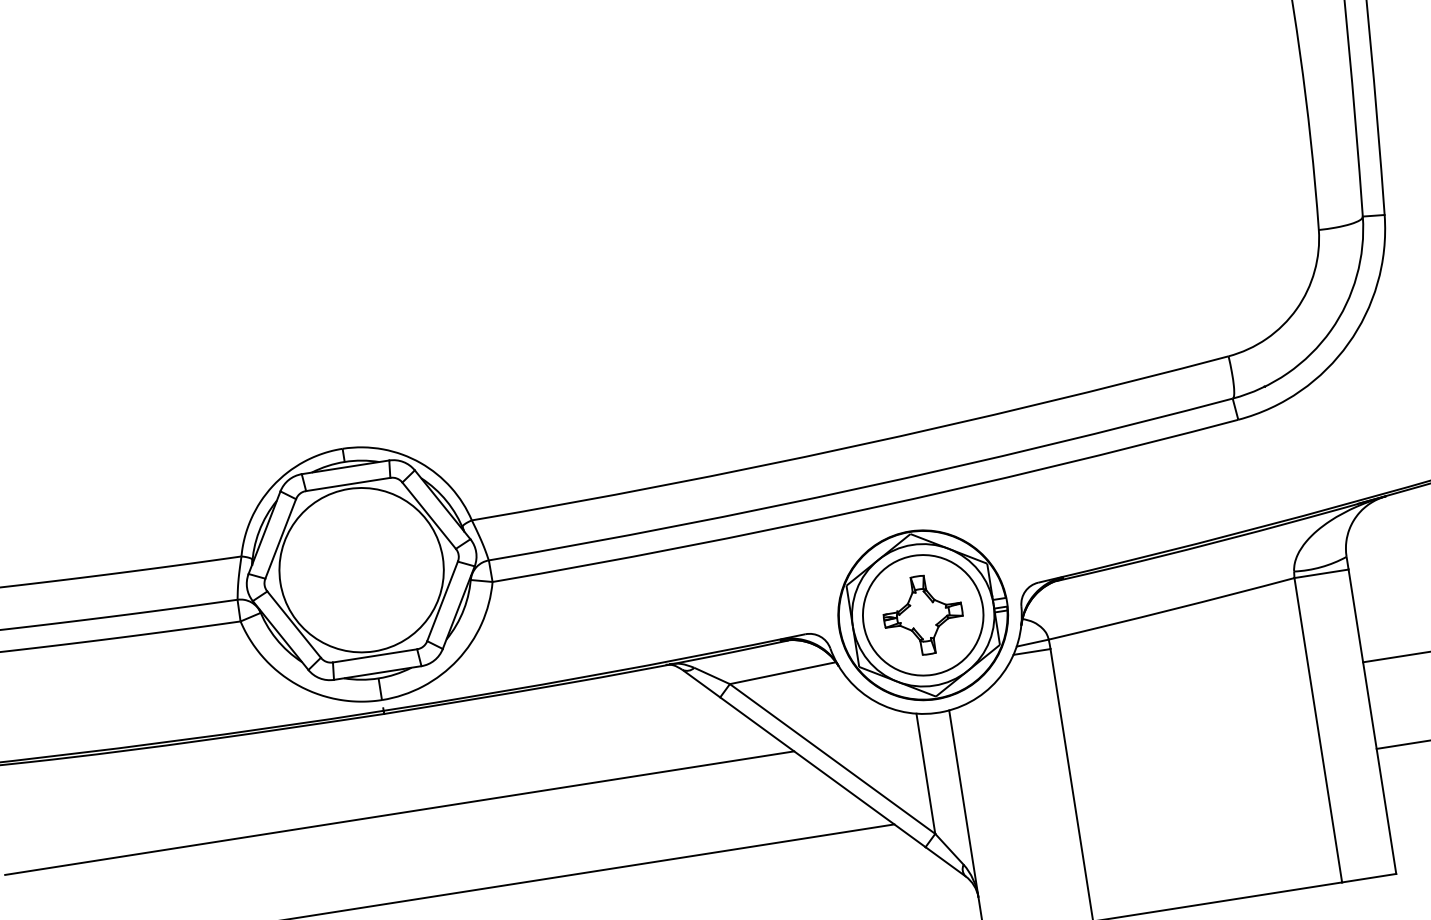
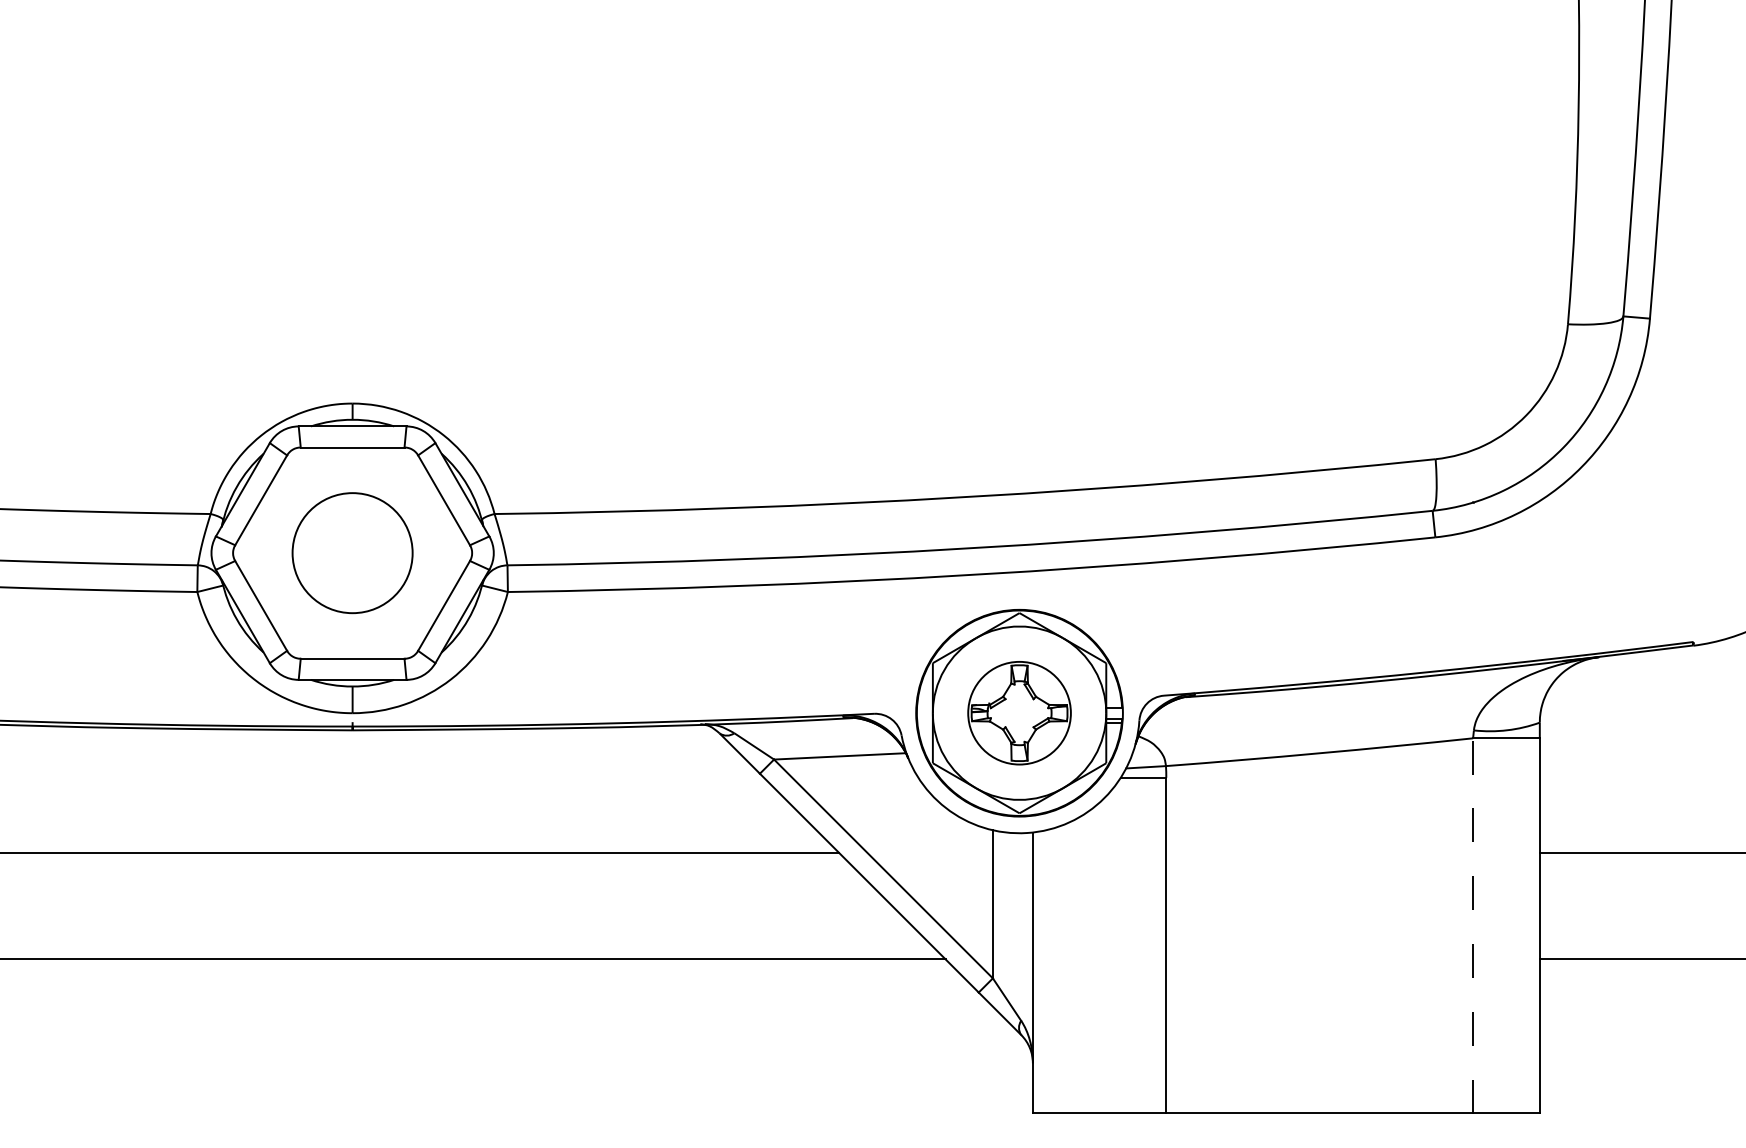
circle: (361, 570) -> (352, 553), size x0.6
circle: (923, 614) -> (1019, 712), size x0.7
line: (1318, 729) -> (1473, 925), solid -> dashed

